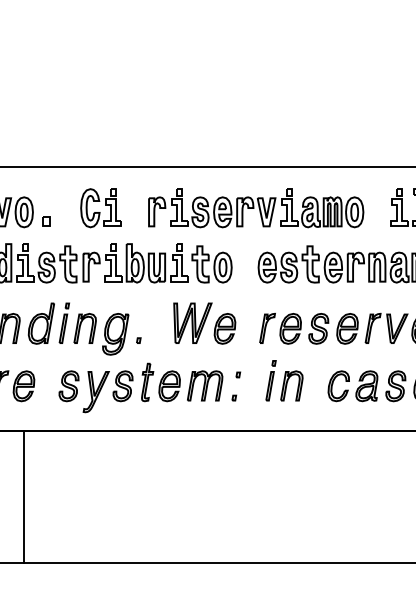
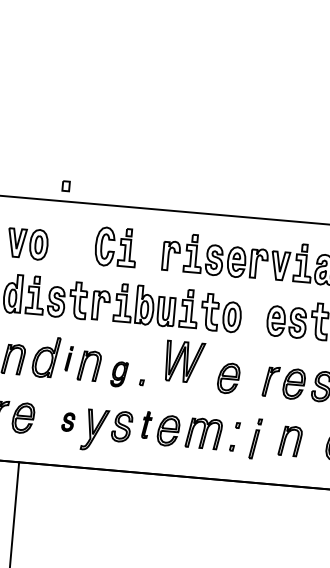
part: (46, 221) -> (66, 186), moved
part: (63, 322) -> (68, 358), size x0.6
part: (192, 322) -> (184, 361), moved
part: (115, 334) -> (119, 374), size x0.6
part: (270, 380) -> (255, 438), moved
part: (147, 382) -> (146, 425), size x0.7
part: (68, 386) -> (67, 422), size x0.6

